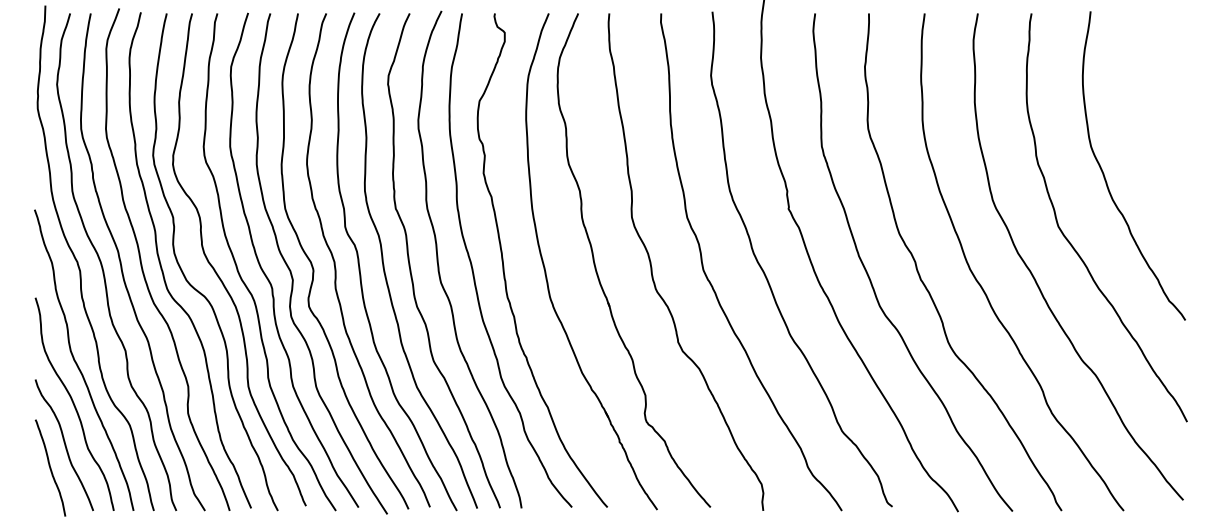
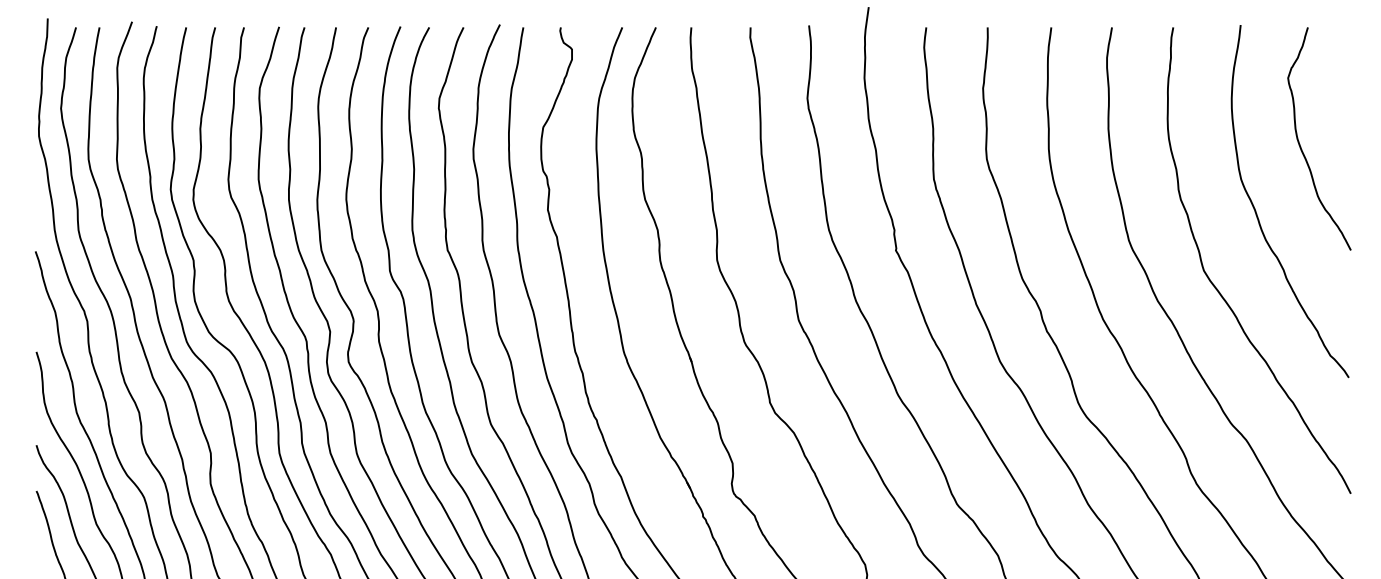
curve: (1143, 116) -> (1301, 145), added

